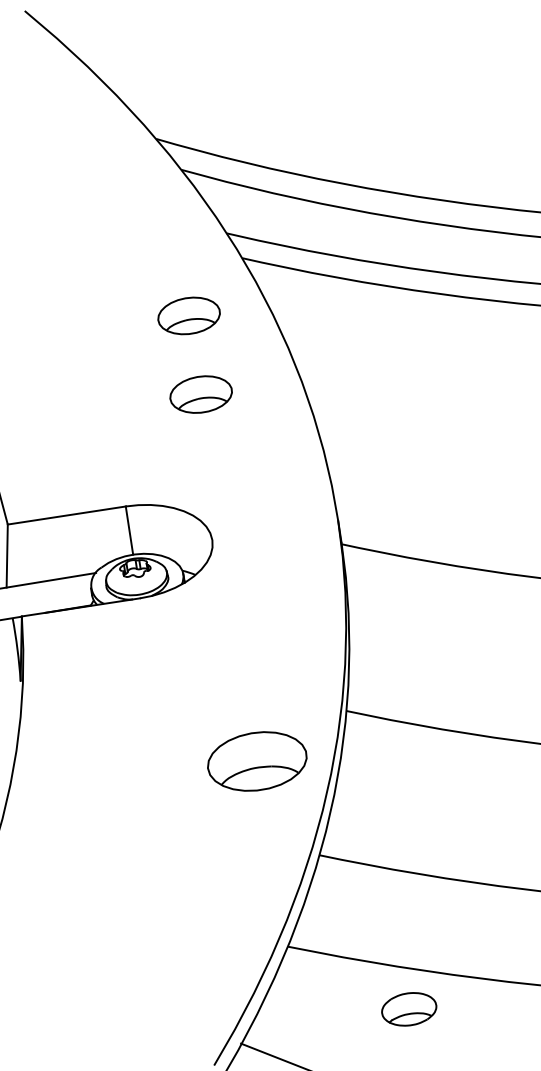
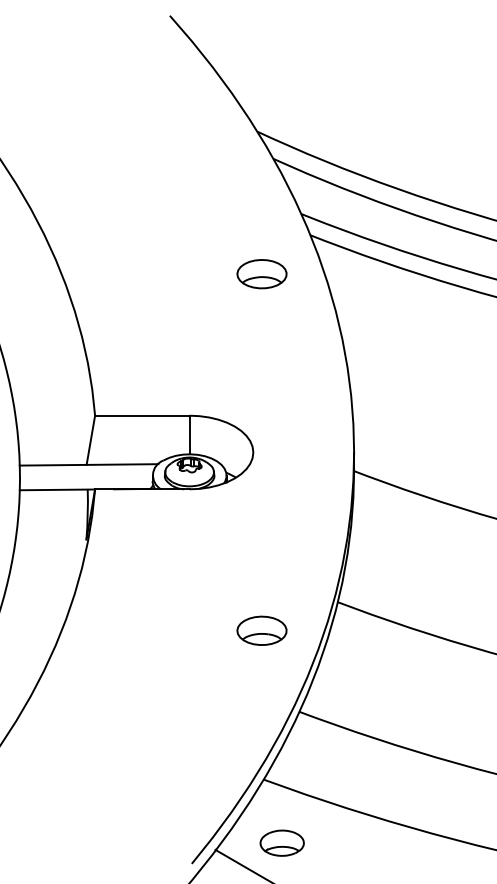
part: (200, 395) -> (261, 337), removed
part: (256, 760) -> (261, 630), size x0.62
part: (408, 1008) -> (281, 842), moved

